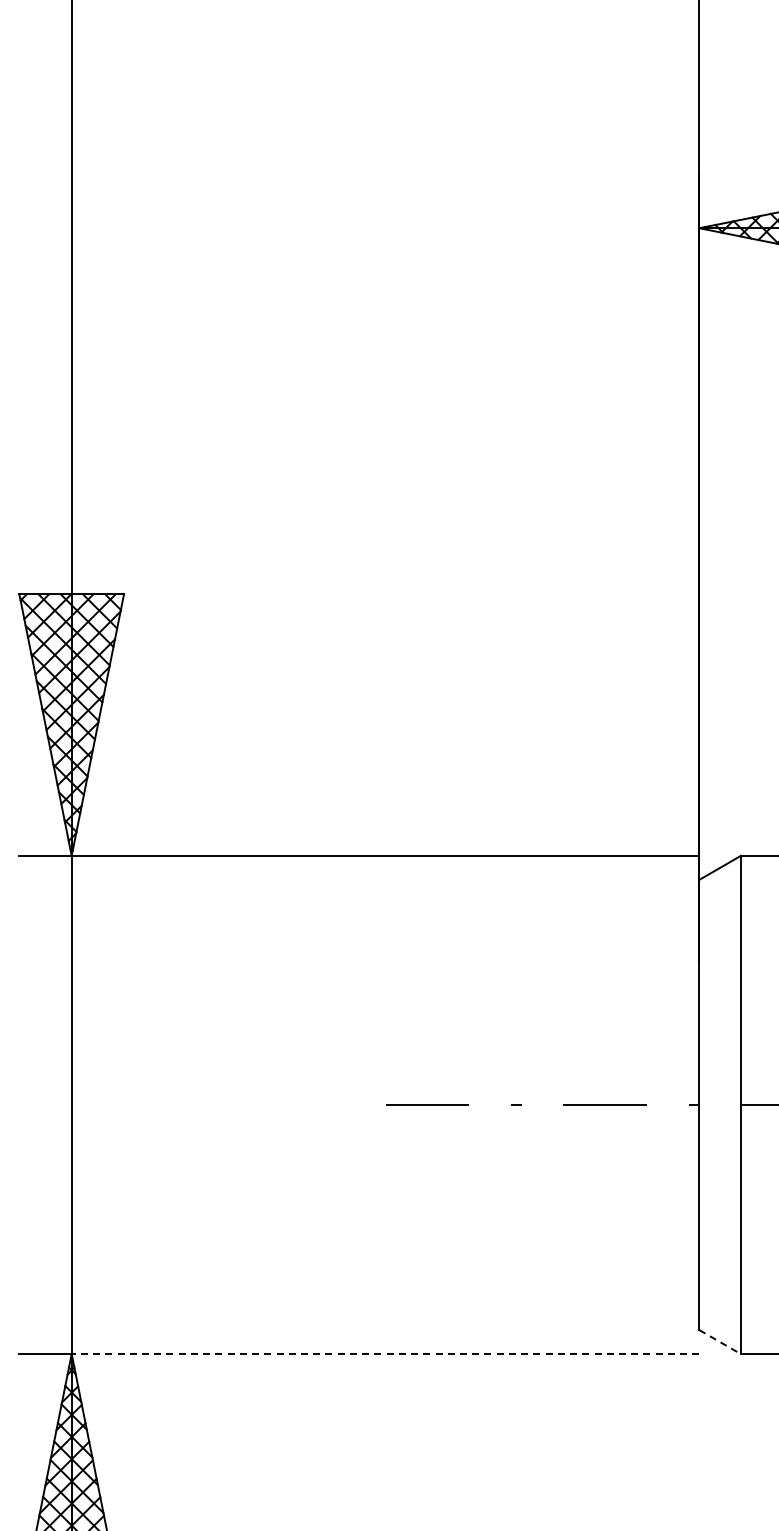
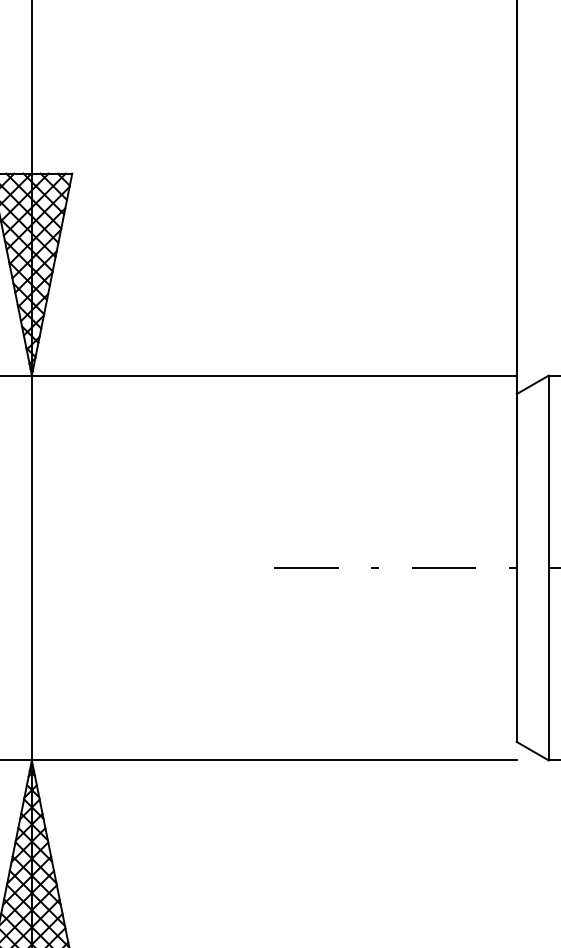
line: (720, 1342) -> (533, 751), dashed -> solid
line: (385, 1354) -> (274, 760), dashed -> solid

